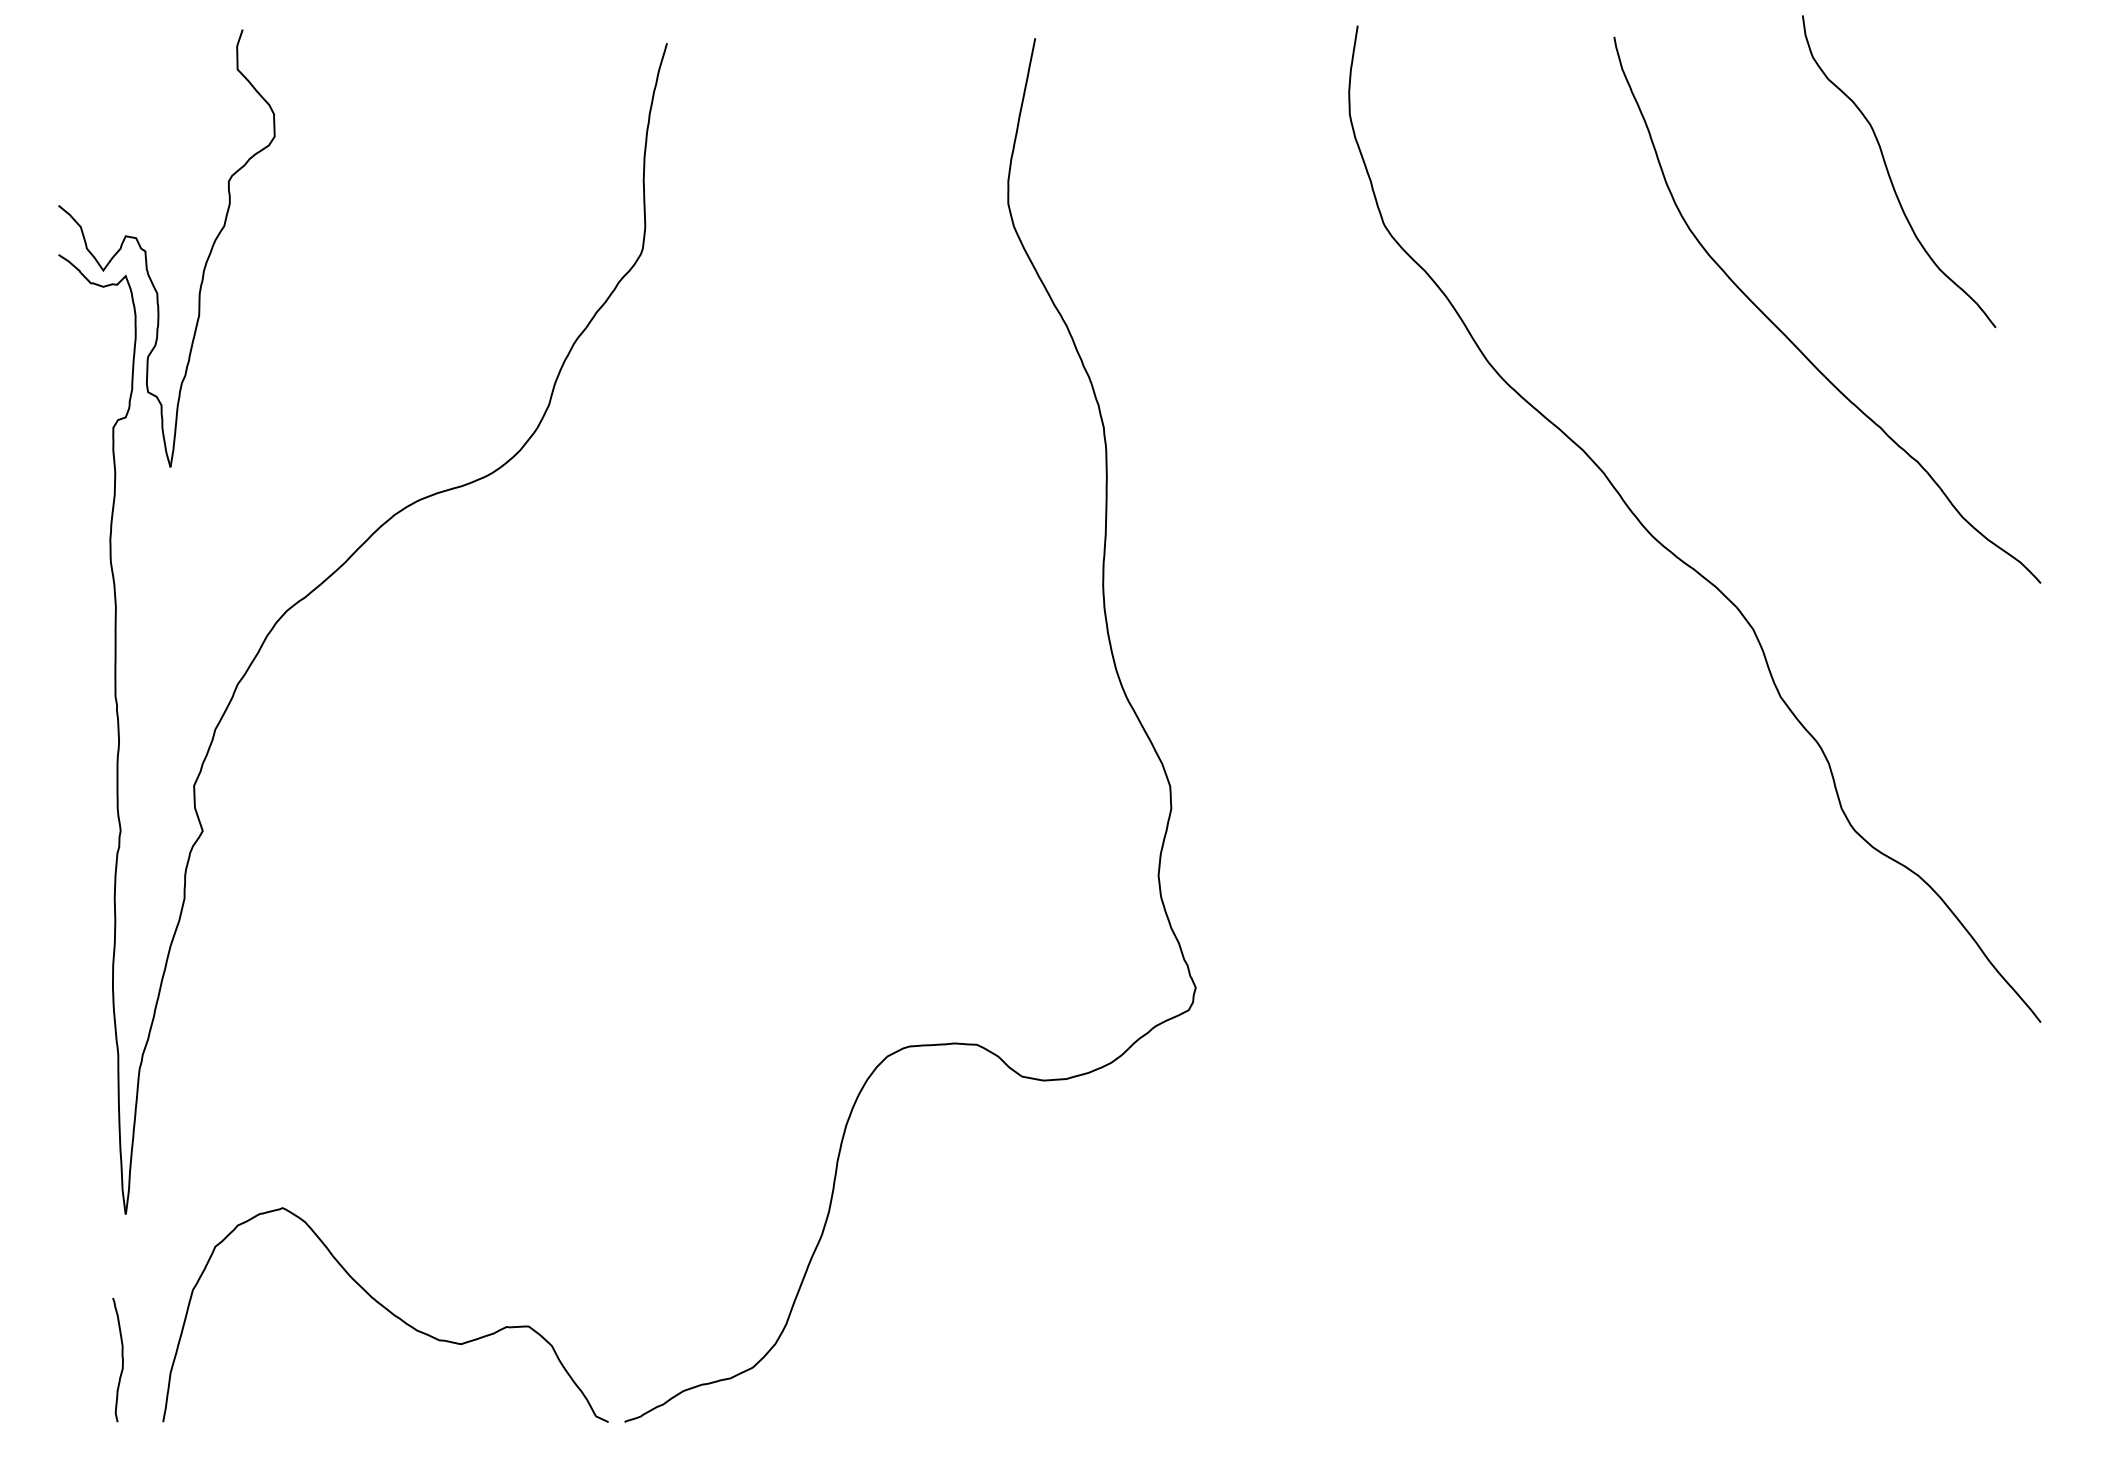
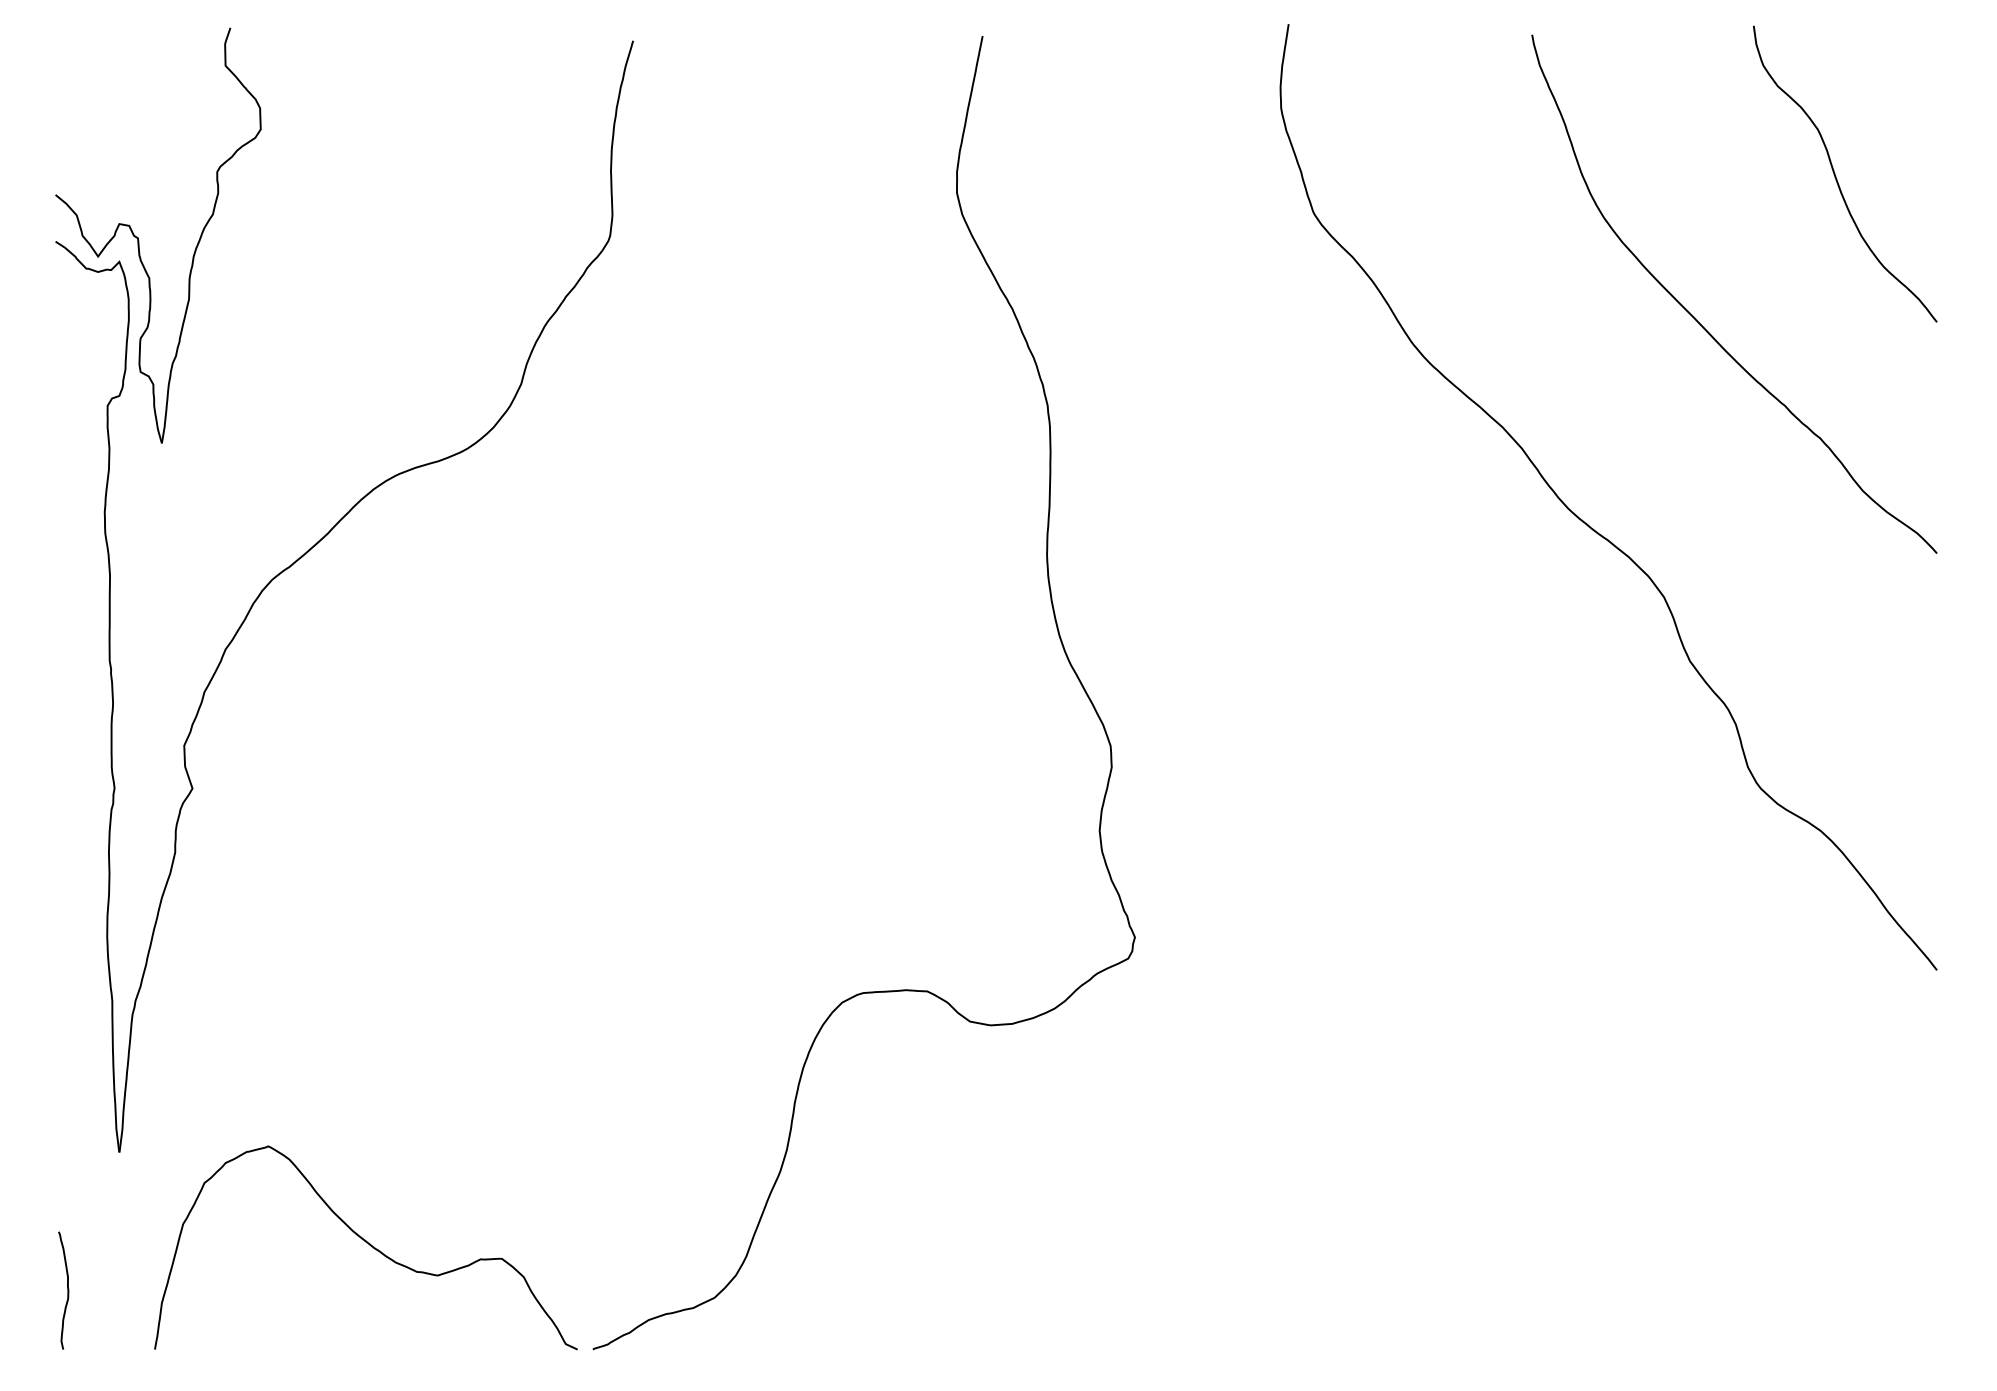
curve: (1890, 175) -> (1837, 177), moved
curve: (121, 1357) -> (66, 1288), moved

